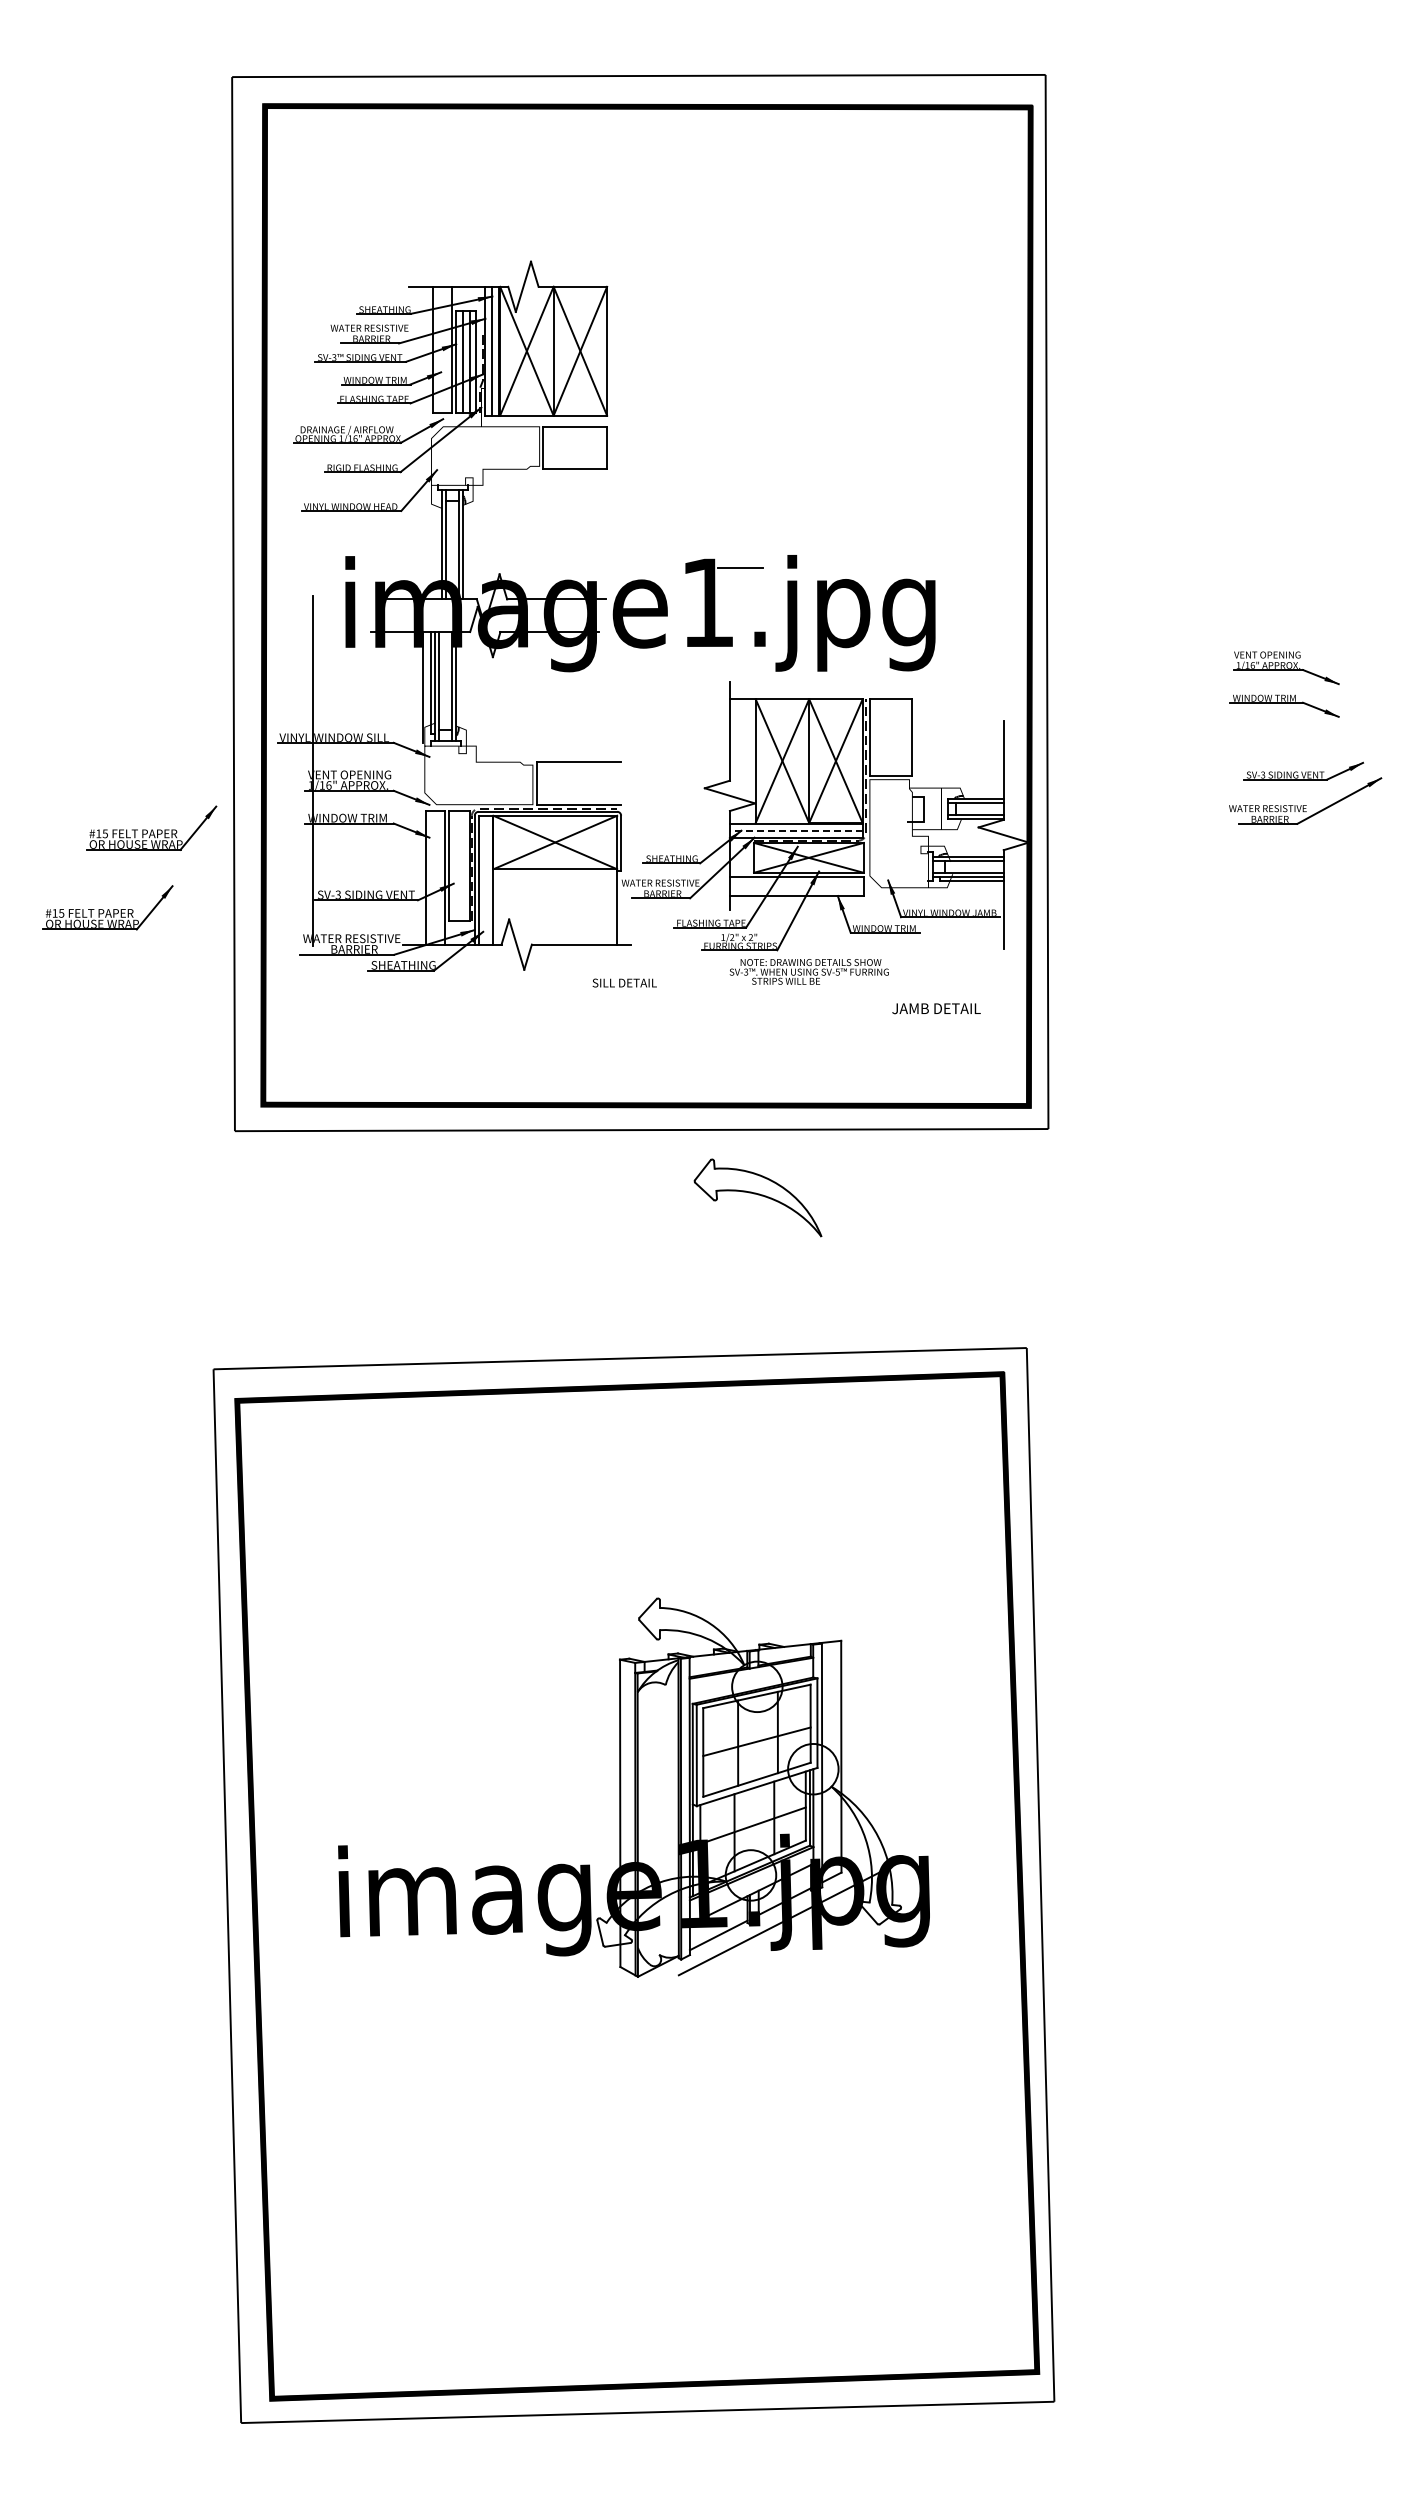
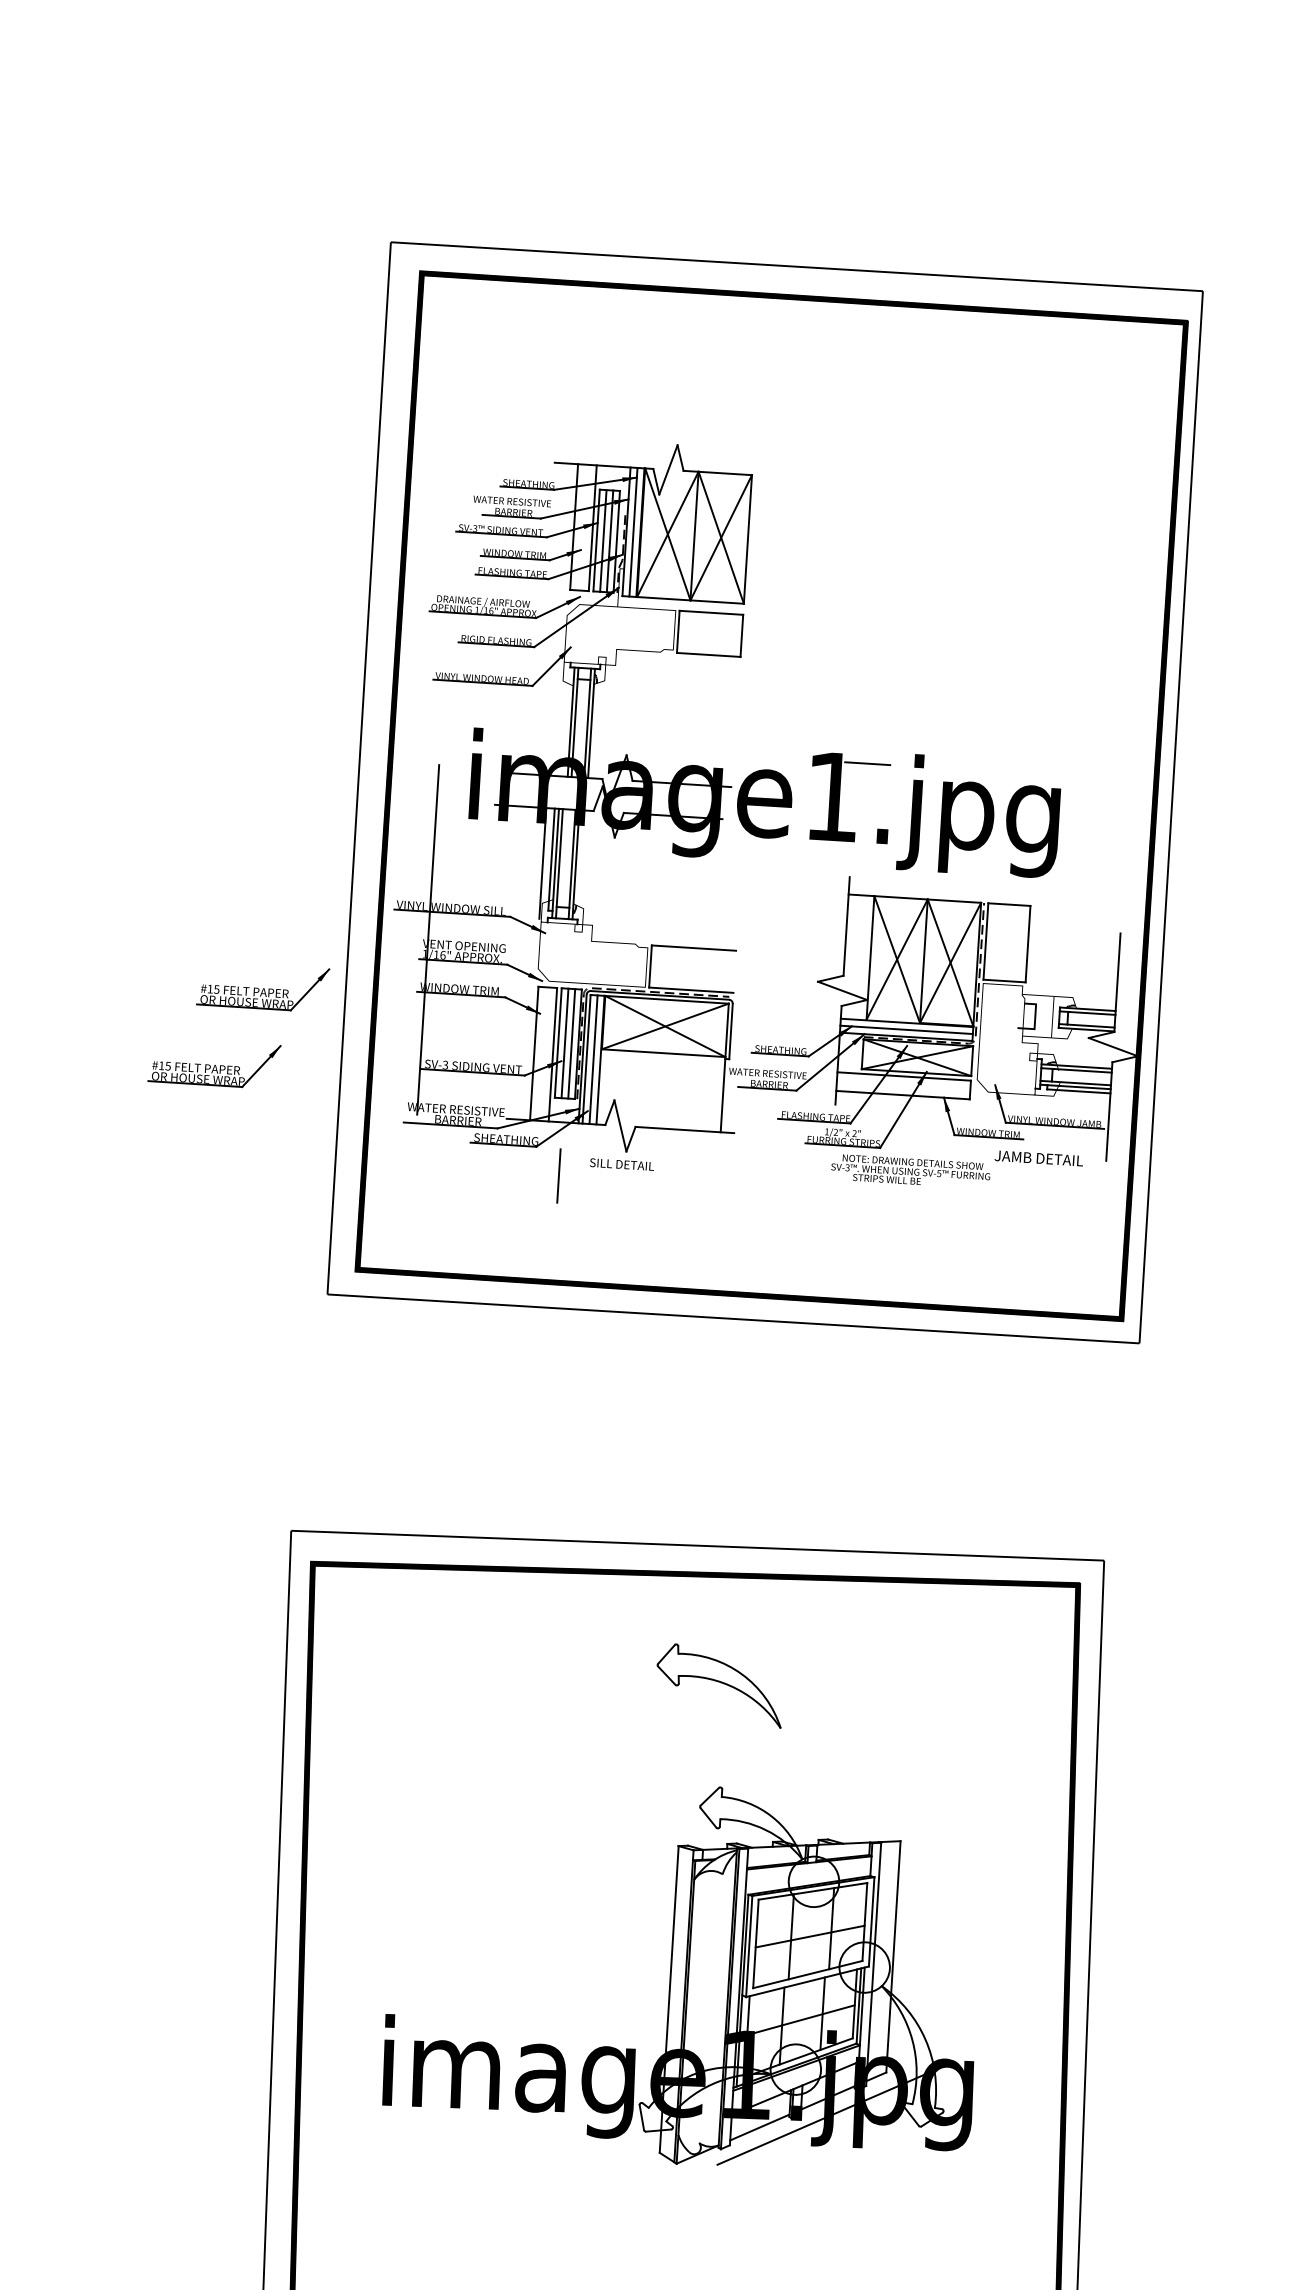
line: (795, 830) -> (905, 1029), dashed -> solid
line: (456, 865) -> (565, 1043), added
line: (462, 865) -> (571, 1043), added
line: (485, 879) -> (593, 1059), added
text: (624, 982) -> (621, 1164), moved
line: (458, 998) -> (558, 1176), added
text: (936, 1008) -> (1039, 1158), moved
part: (757, 1197) -> (719, 1685), moved

